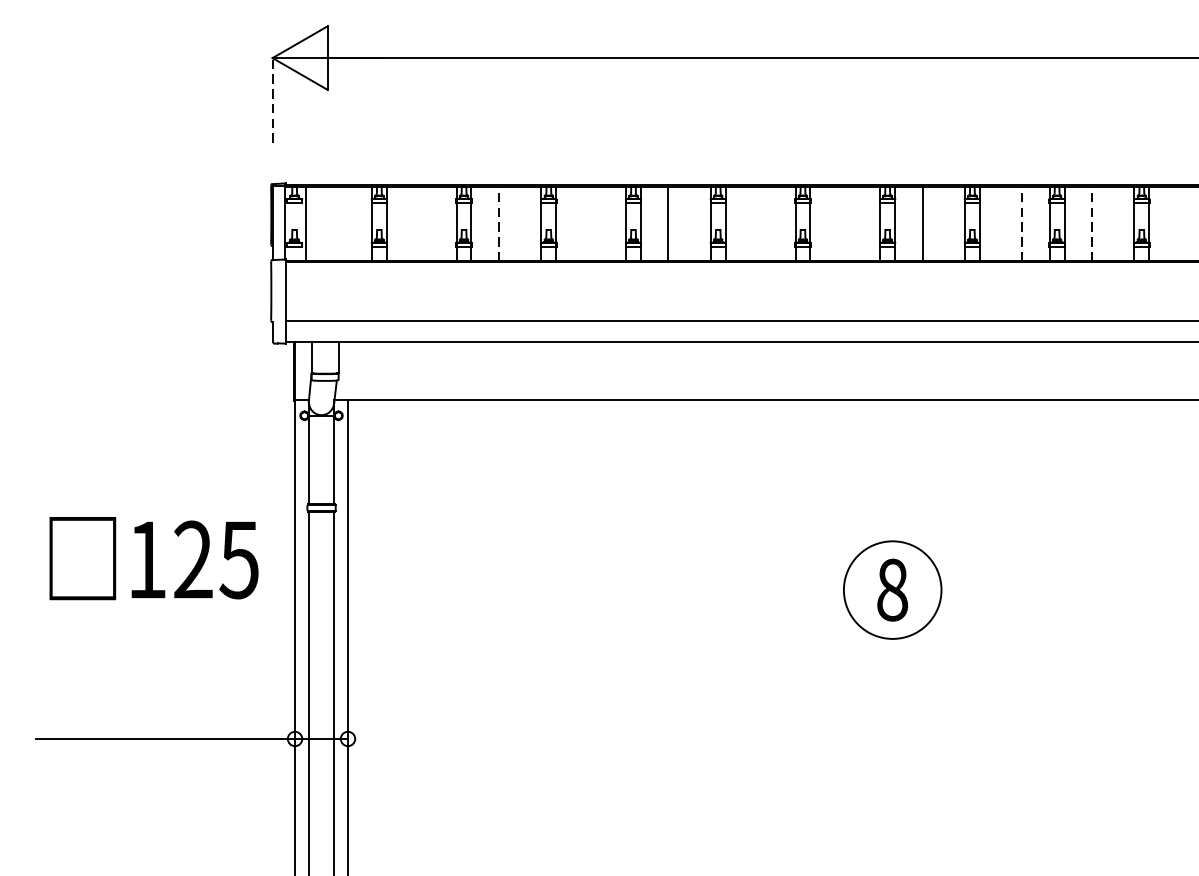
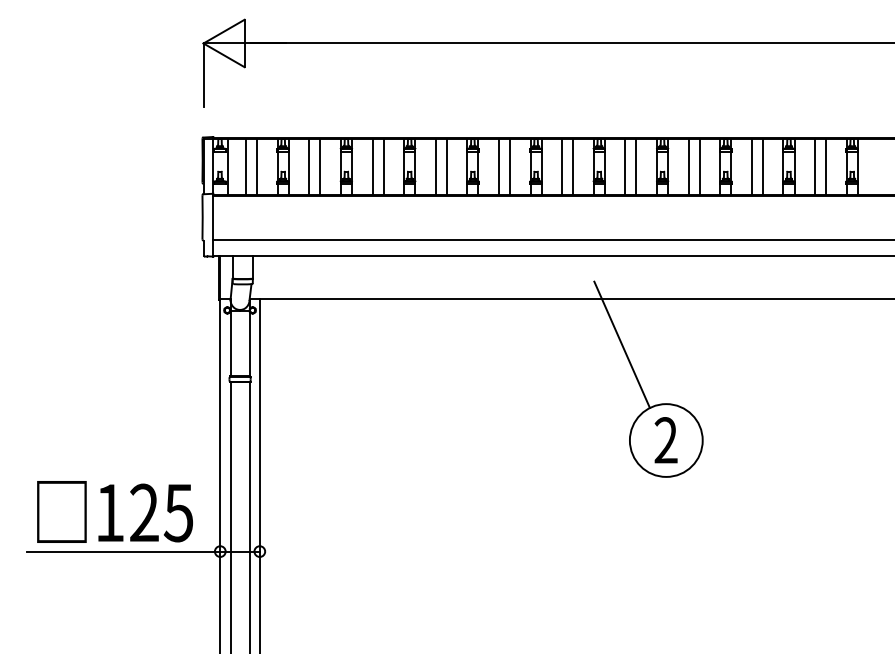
line: (272, 99) -> (203, 74), dashed -> solid
line: (330, 224) -> (246, 167), added
line: (344, 224) -> (257, 167), added
line: (414, 224) -> (309, 167), added
line: (429, 224) -> (320, 167), added
line: (498, 224) -> (372, 167), dashed -> solid
line: (513, 224) -> (383, 167), added
line: (583, 224) -> (435, 167), added
line: (598, 224) -> (446, 167), added
line: (683, 224) -> (510, 167), added
line: (753, 224) -> (562, 167), added
line: (768, 224) -> (573, 167), added
line: (838, 224) -> (625, 167), added
line: (852, 224) -> (636, 167), added
line: (937, 224) -> (699, 167), added
line: (1006, 224) -> (751, 167), added
line: (1021, 224) -> (762, 167), dashed -> solid
line: (1092, 224) -> (815, 167), dashed -> solid
line: (1107, 224) -> (826, 167), added
line: (832, 461) -> (621, 344), added
text: (153, 557) -> (114, 511), moved
text: (891, 590) -> (665, 440), 8 -> 2

